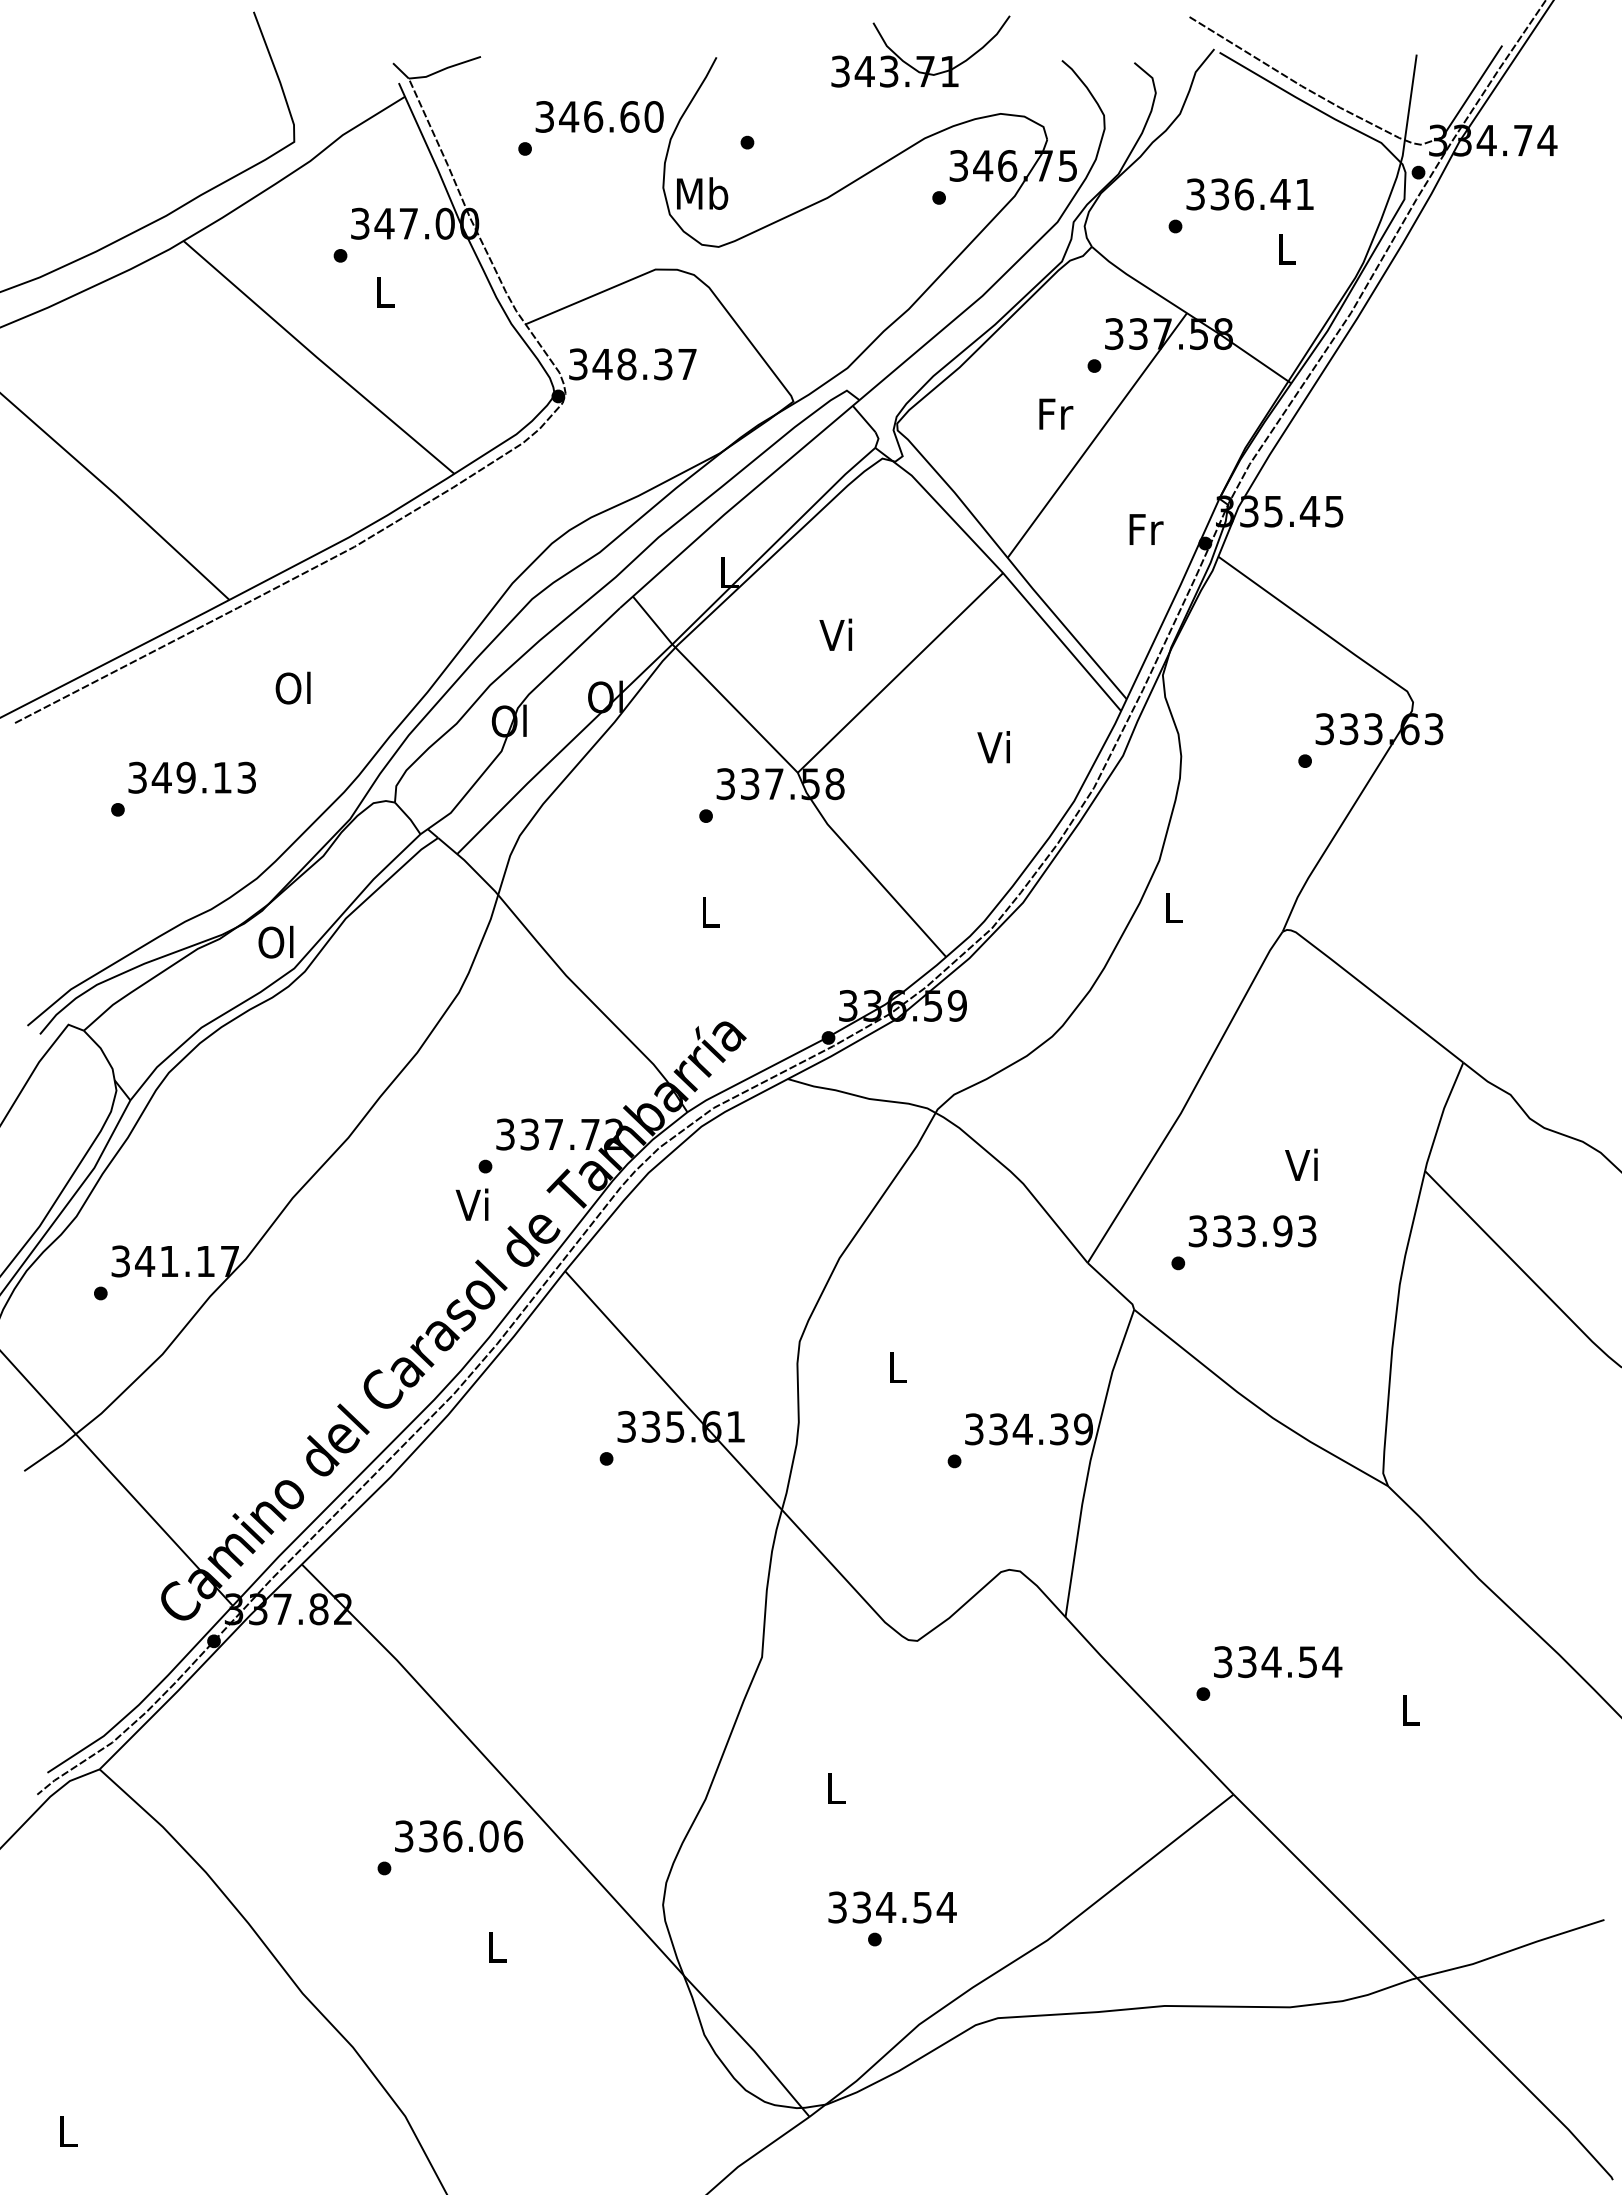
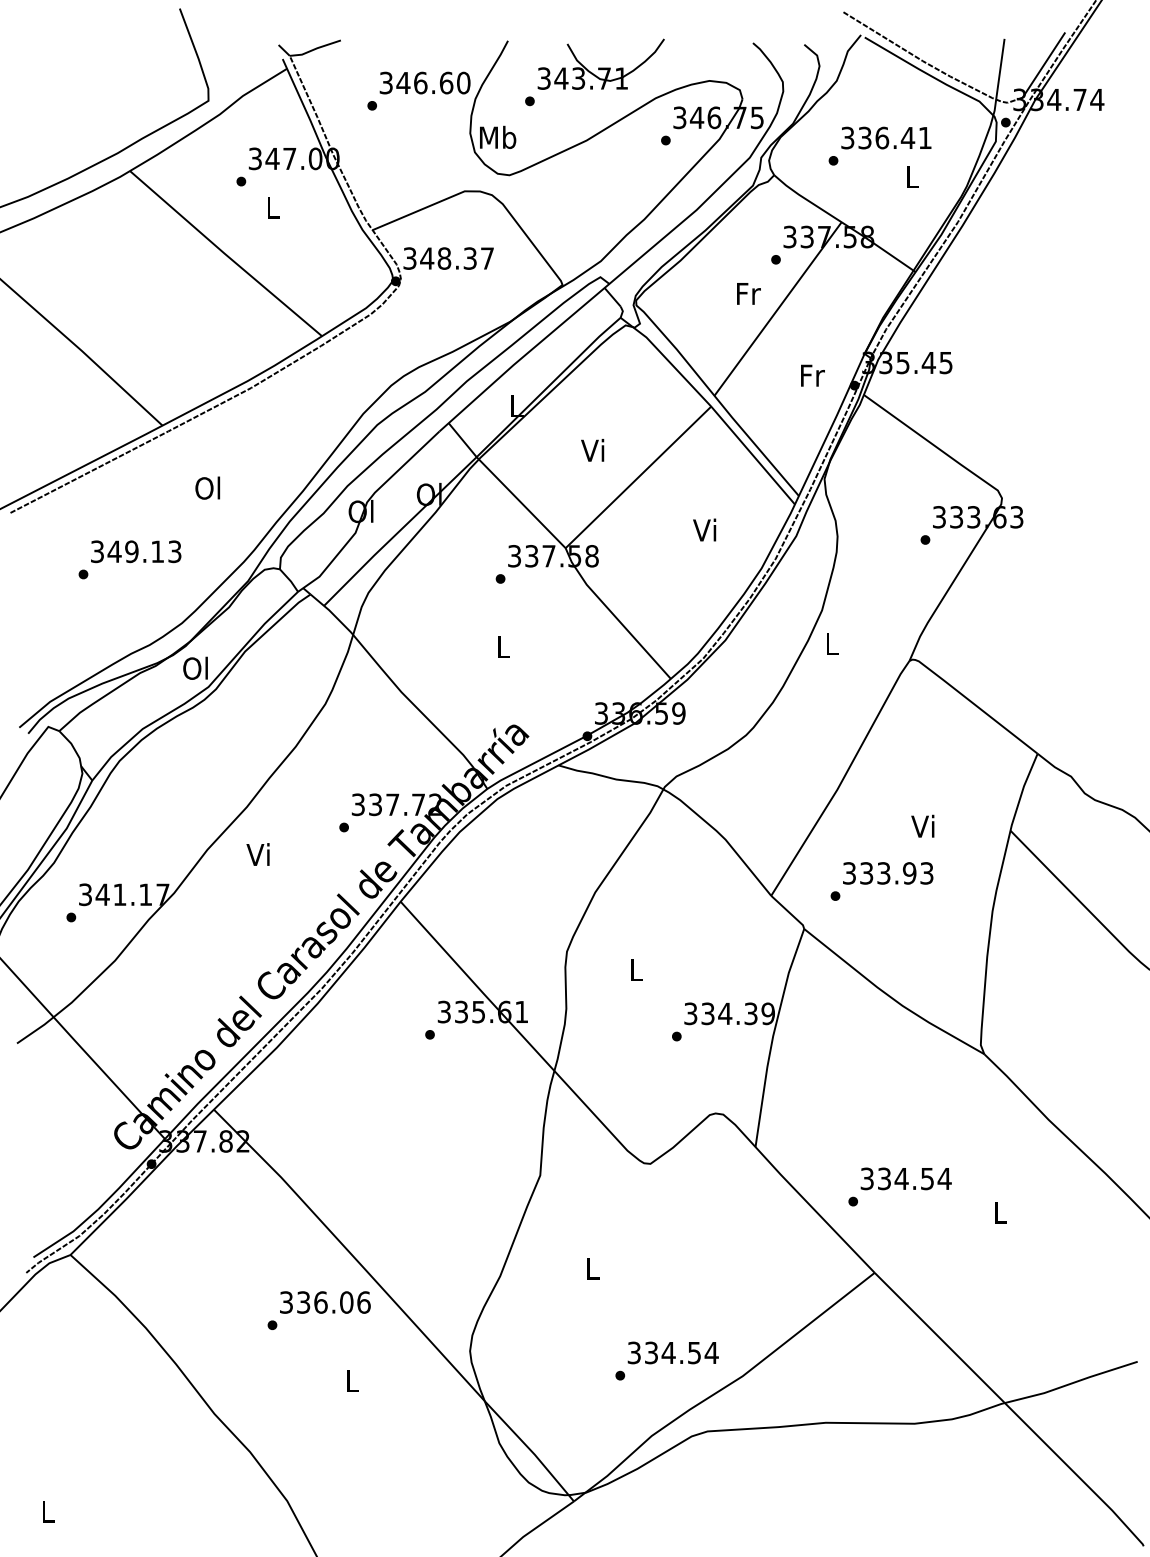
part: (920, 51) -> (600, 64), moved
text: (471, 1204) -> (257, 854), moved
text: (892, 1907) -> (673, 1352), moved

